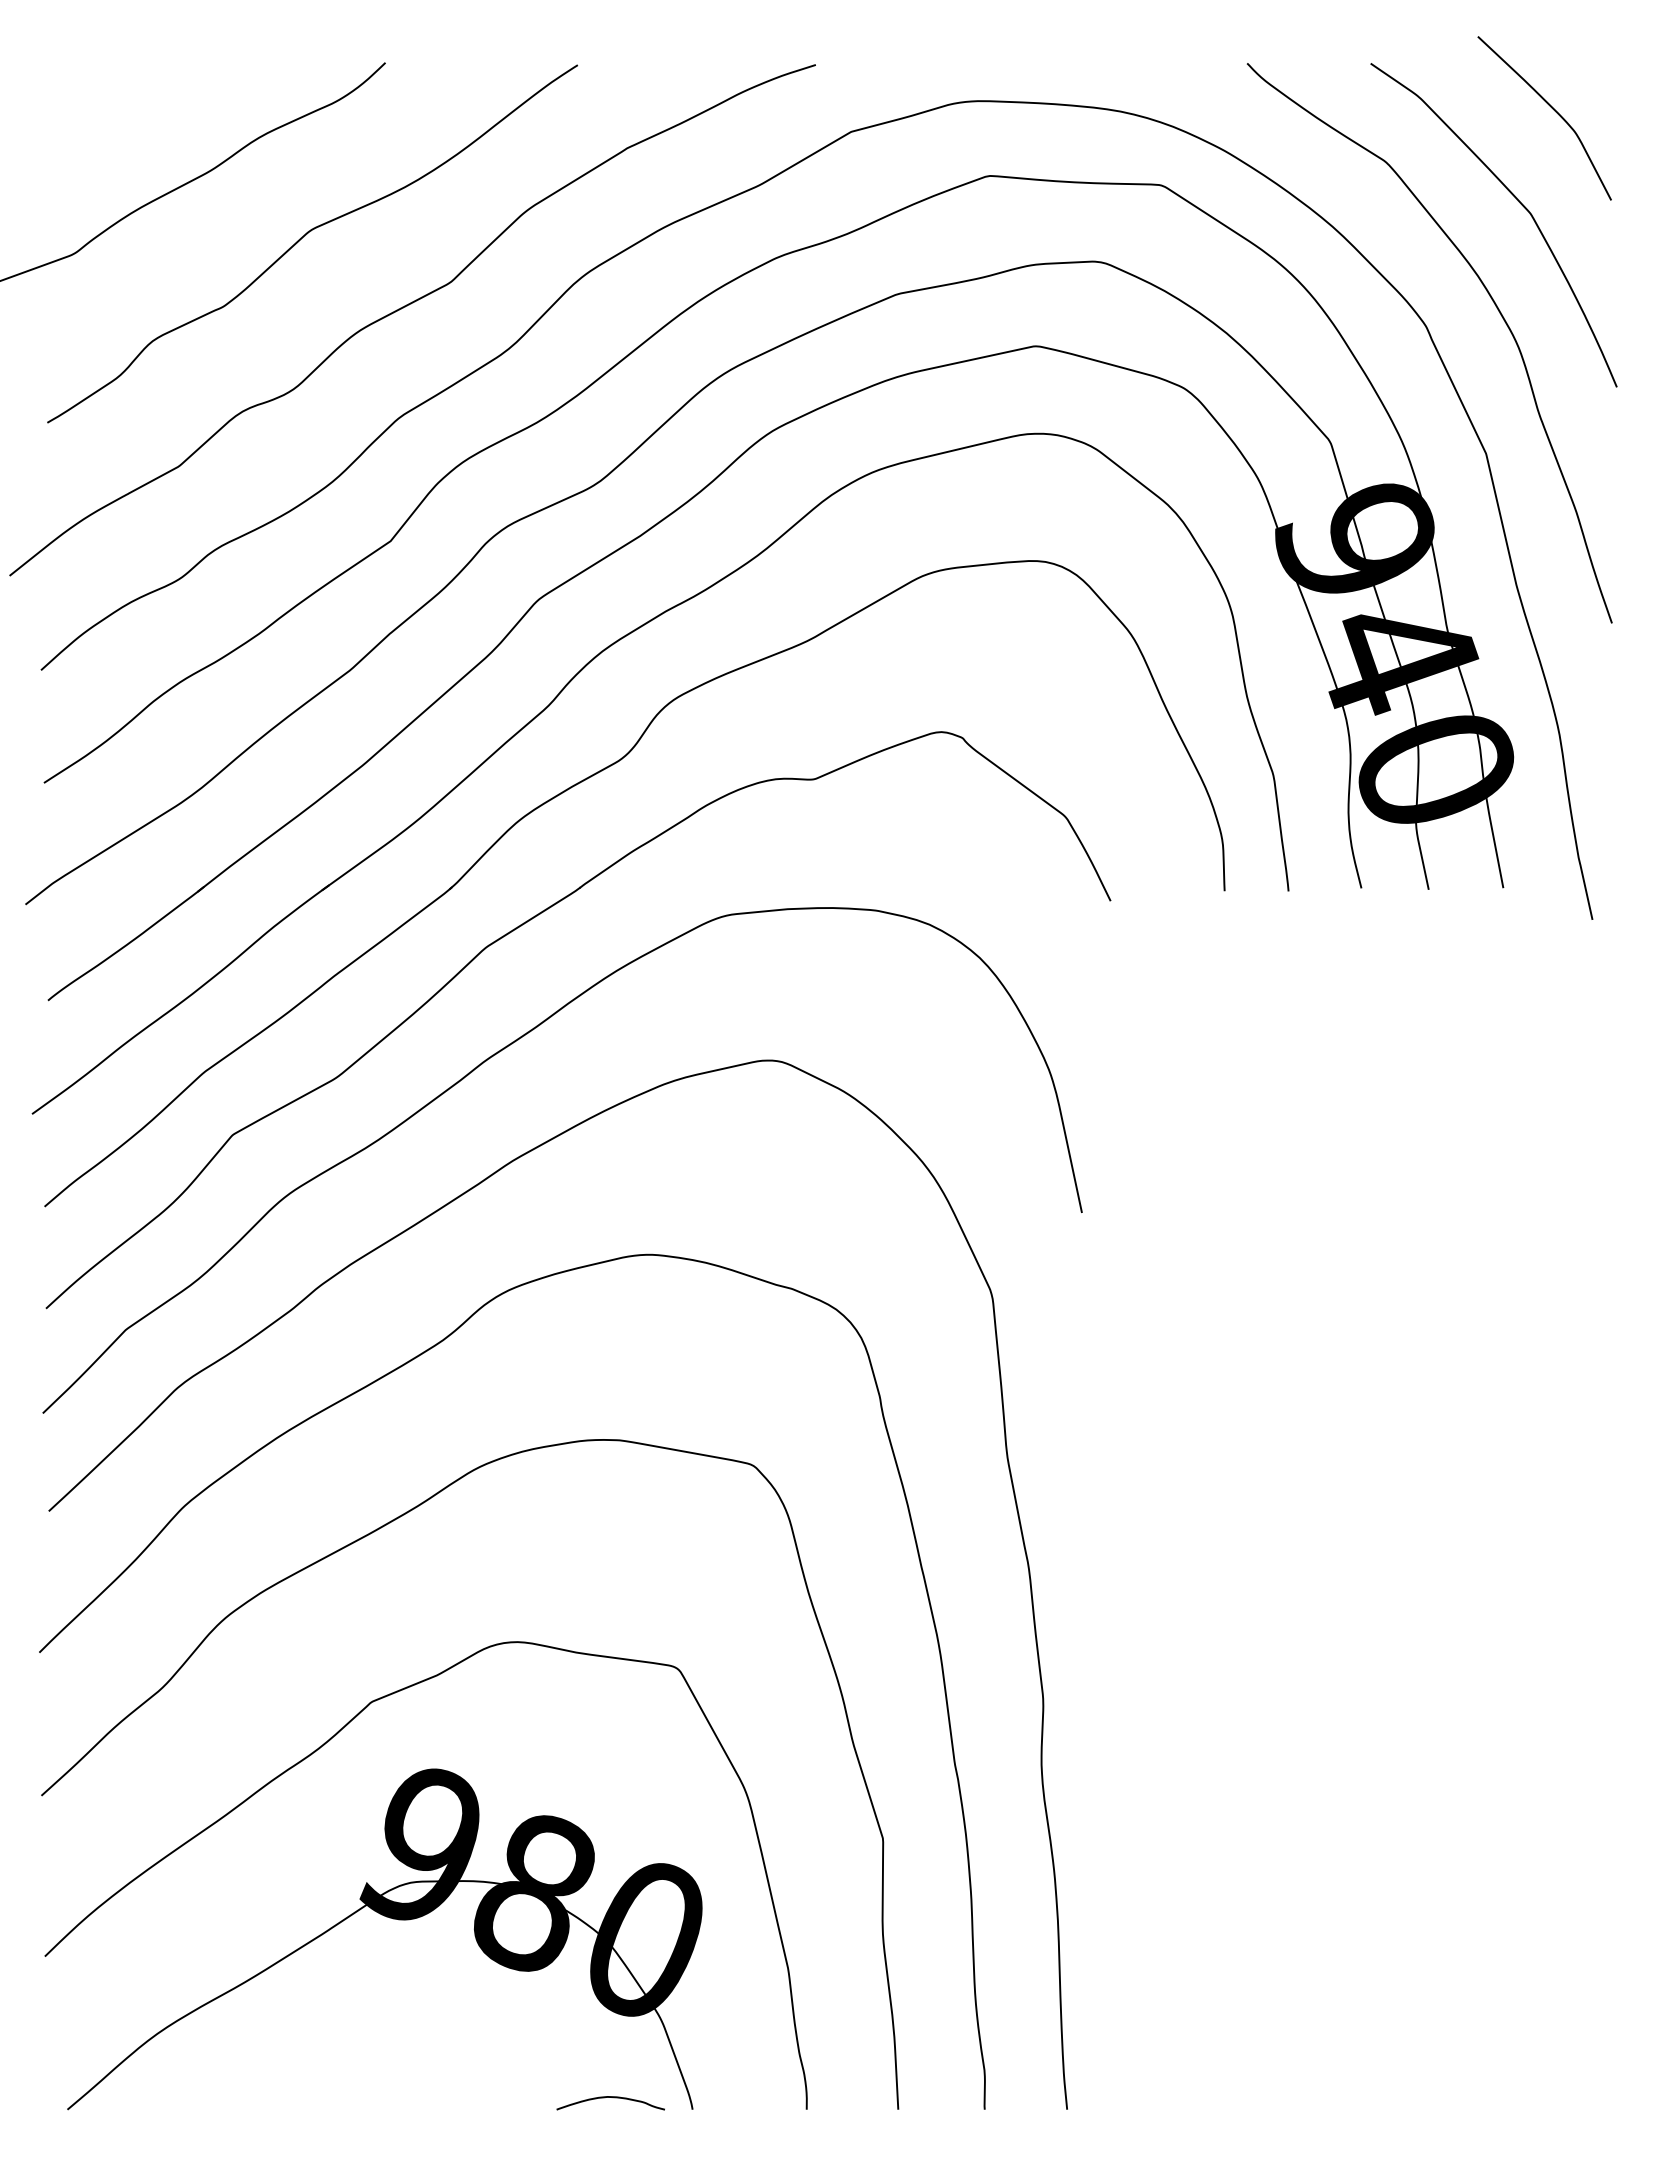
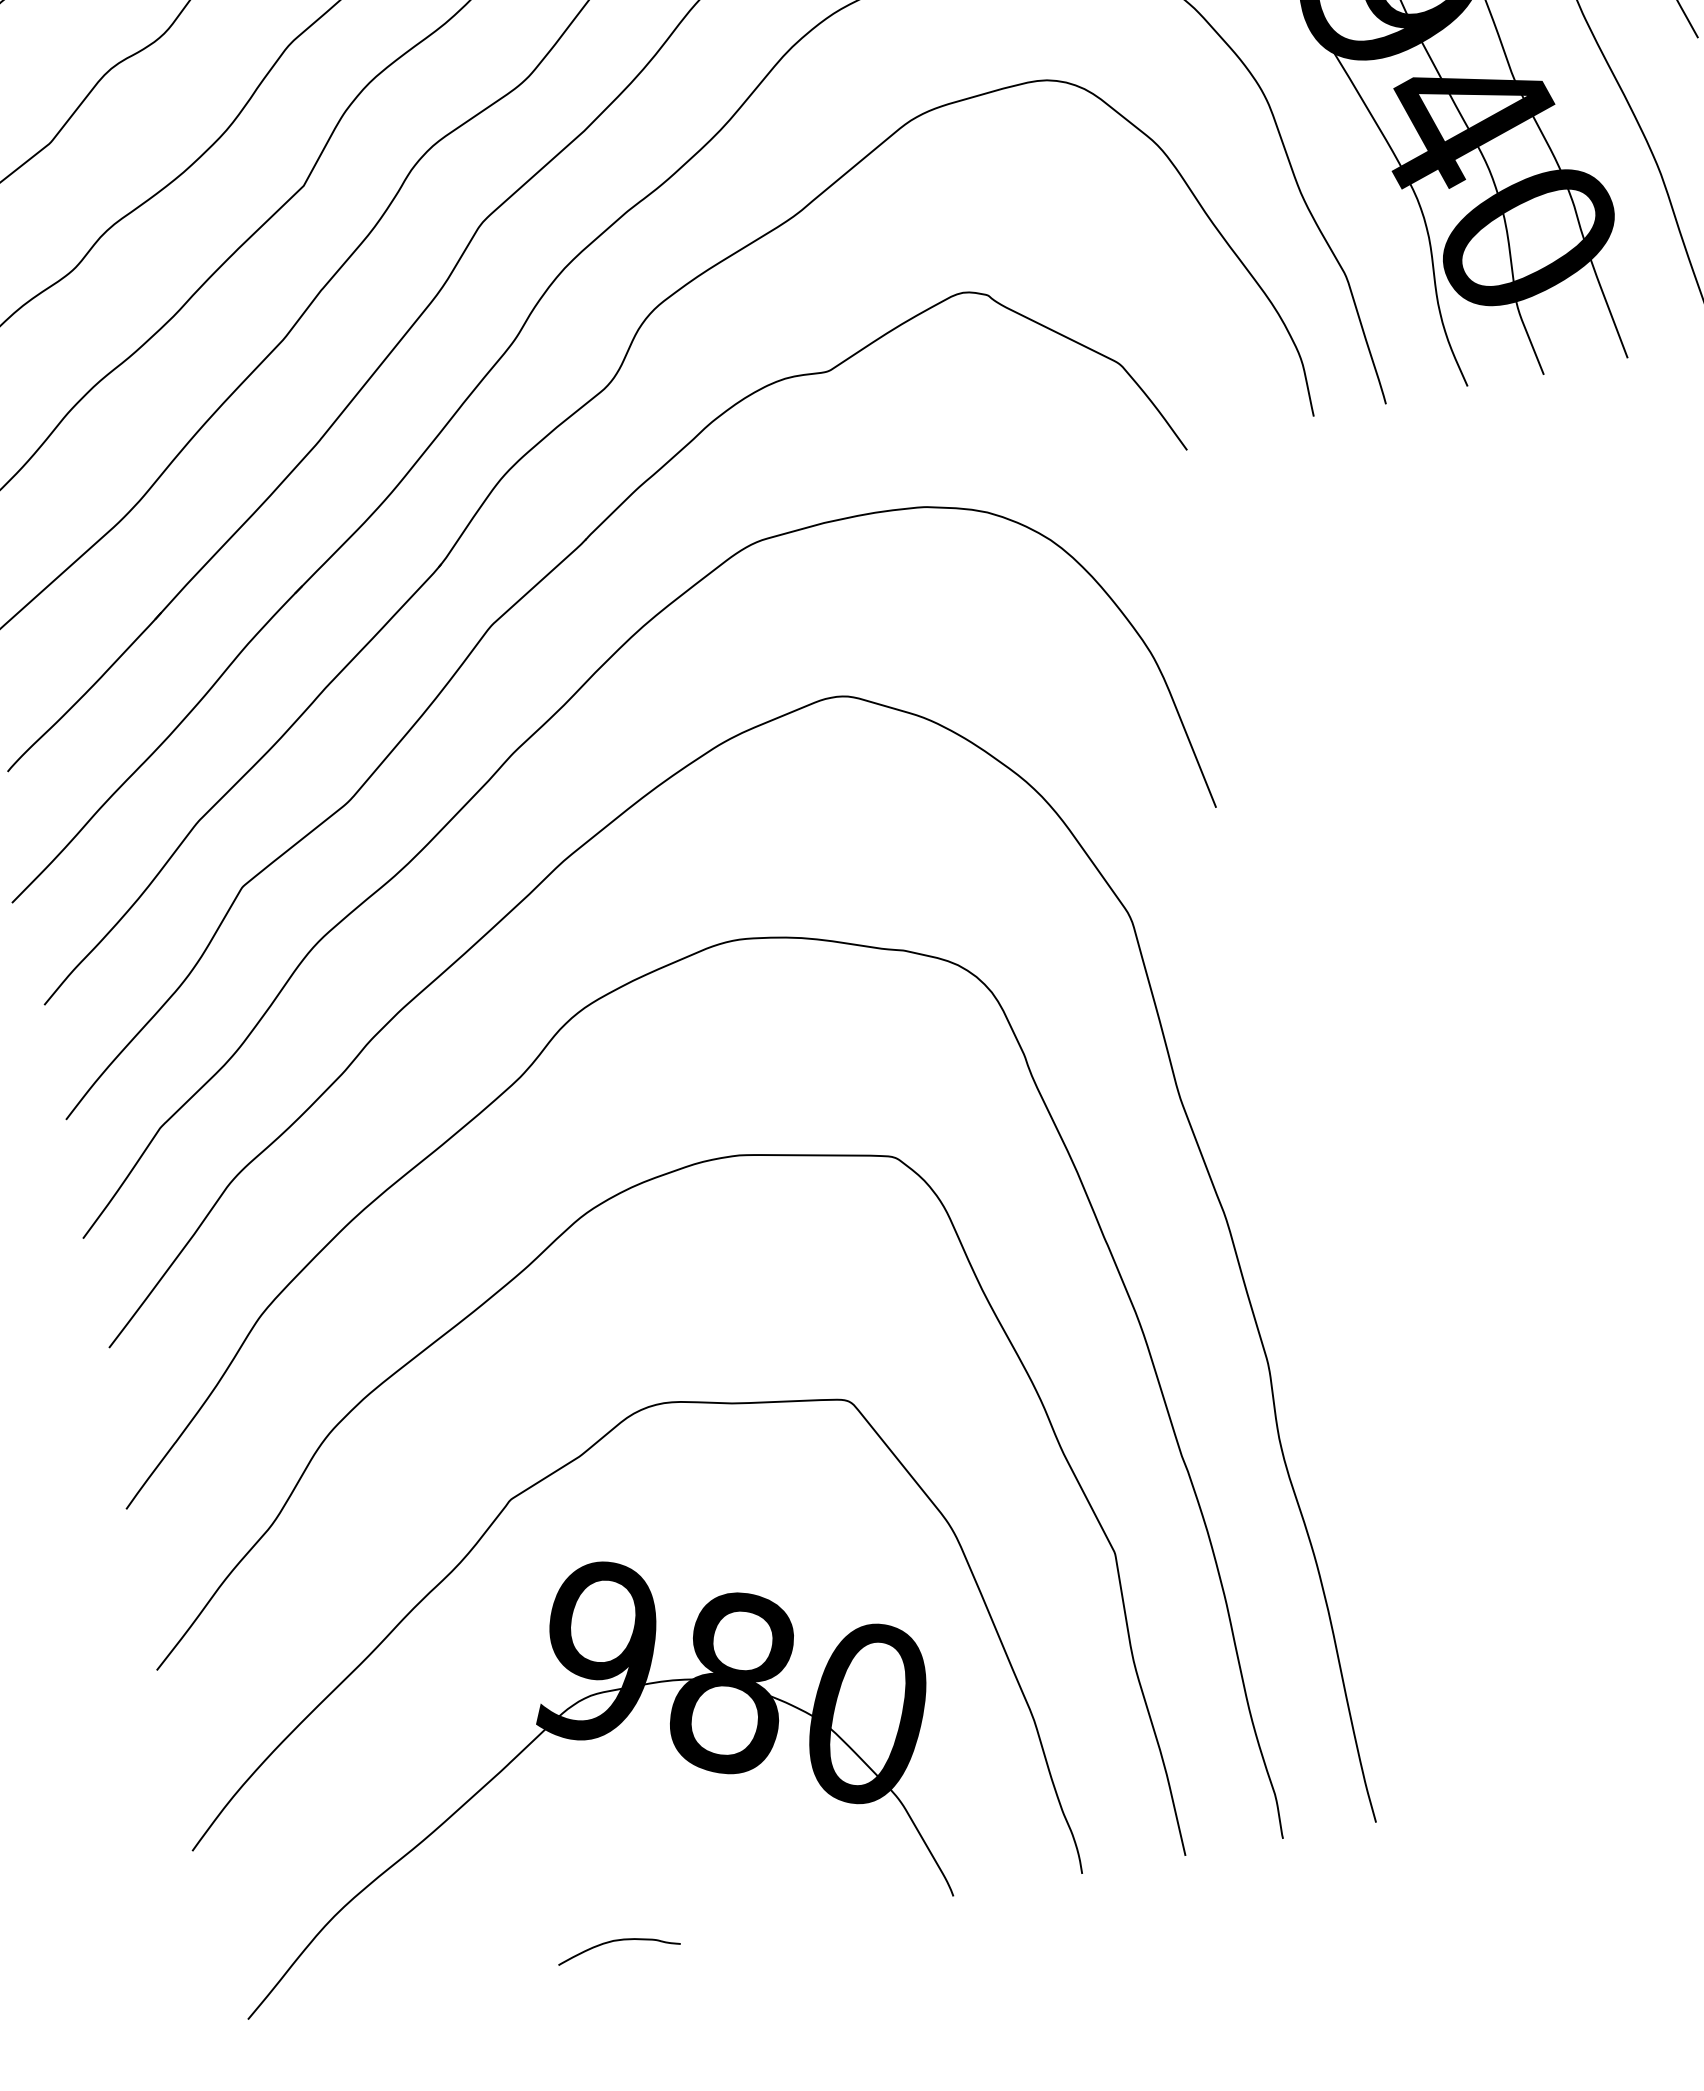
curve: (613, 2098) -> (620, 1941), moved

